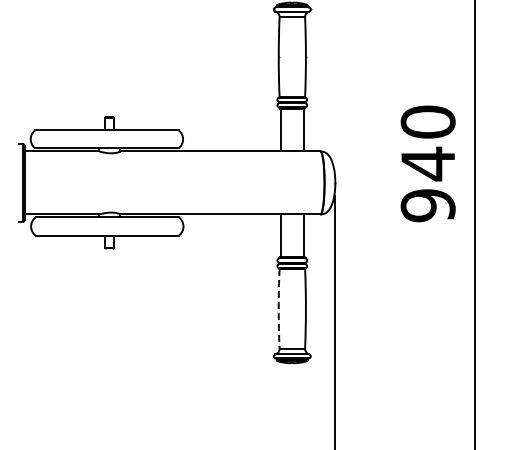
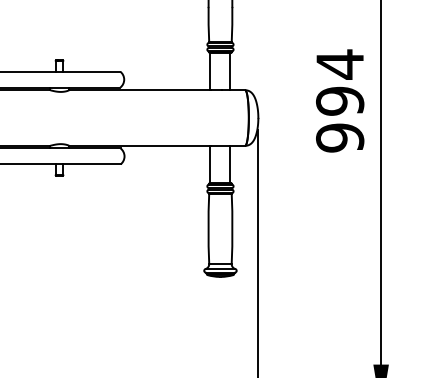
text: (427, 143) -> (339, 83), 940 -> 994
arc: (278, 308) -> (208, 228), dashed -> solid

